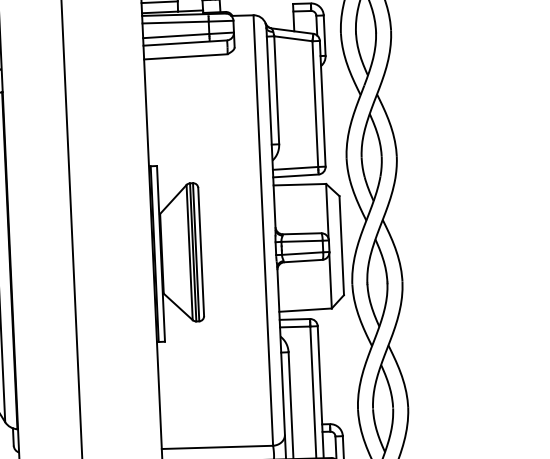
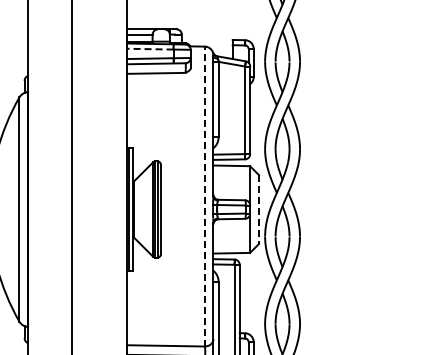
line: (175, 22) -> (150, 49), solid -> dashed
line: (262, 230) -> (204, 196), solid -> dashed
line: (341, 247) -> (258, 210), solid -> dashed

